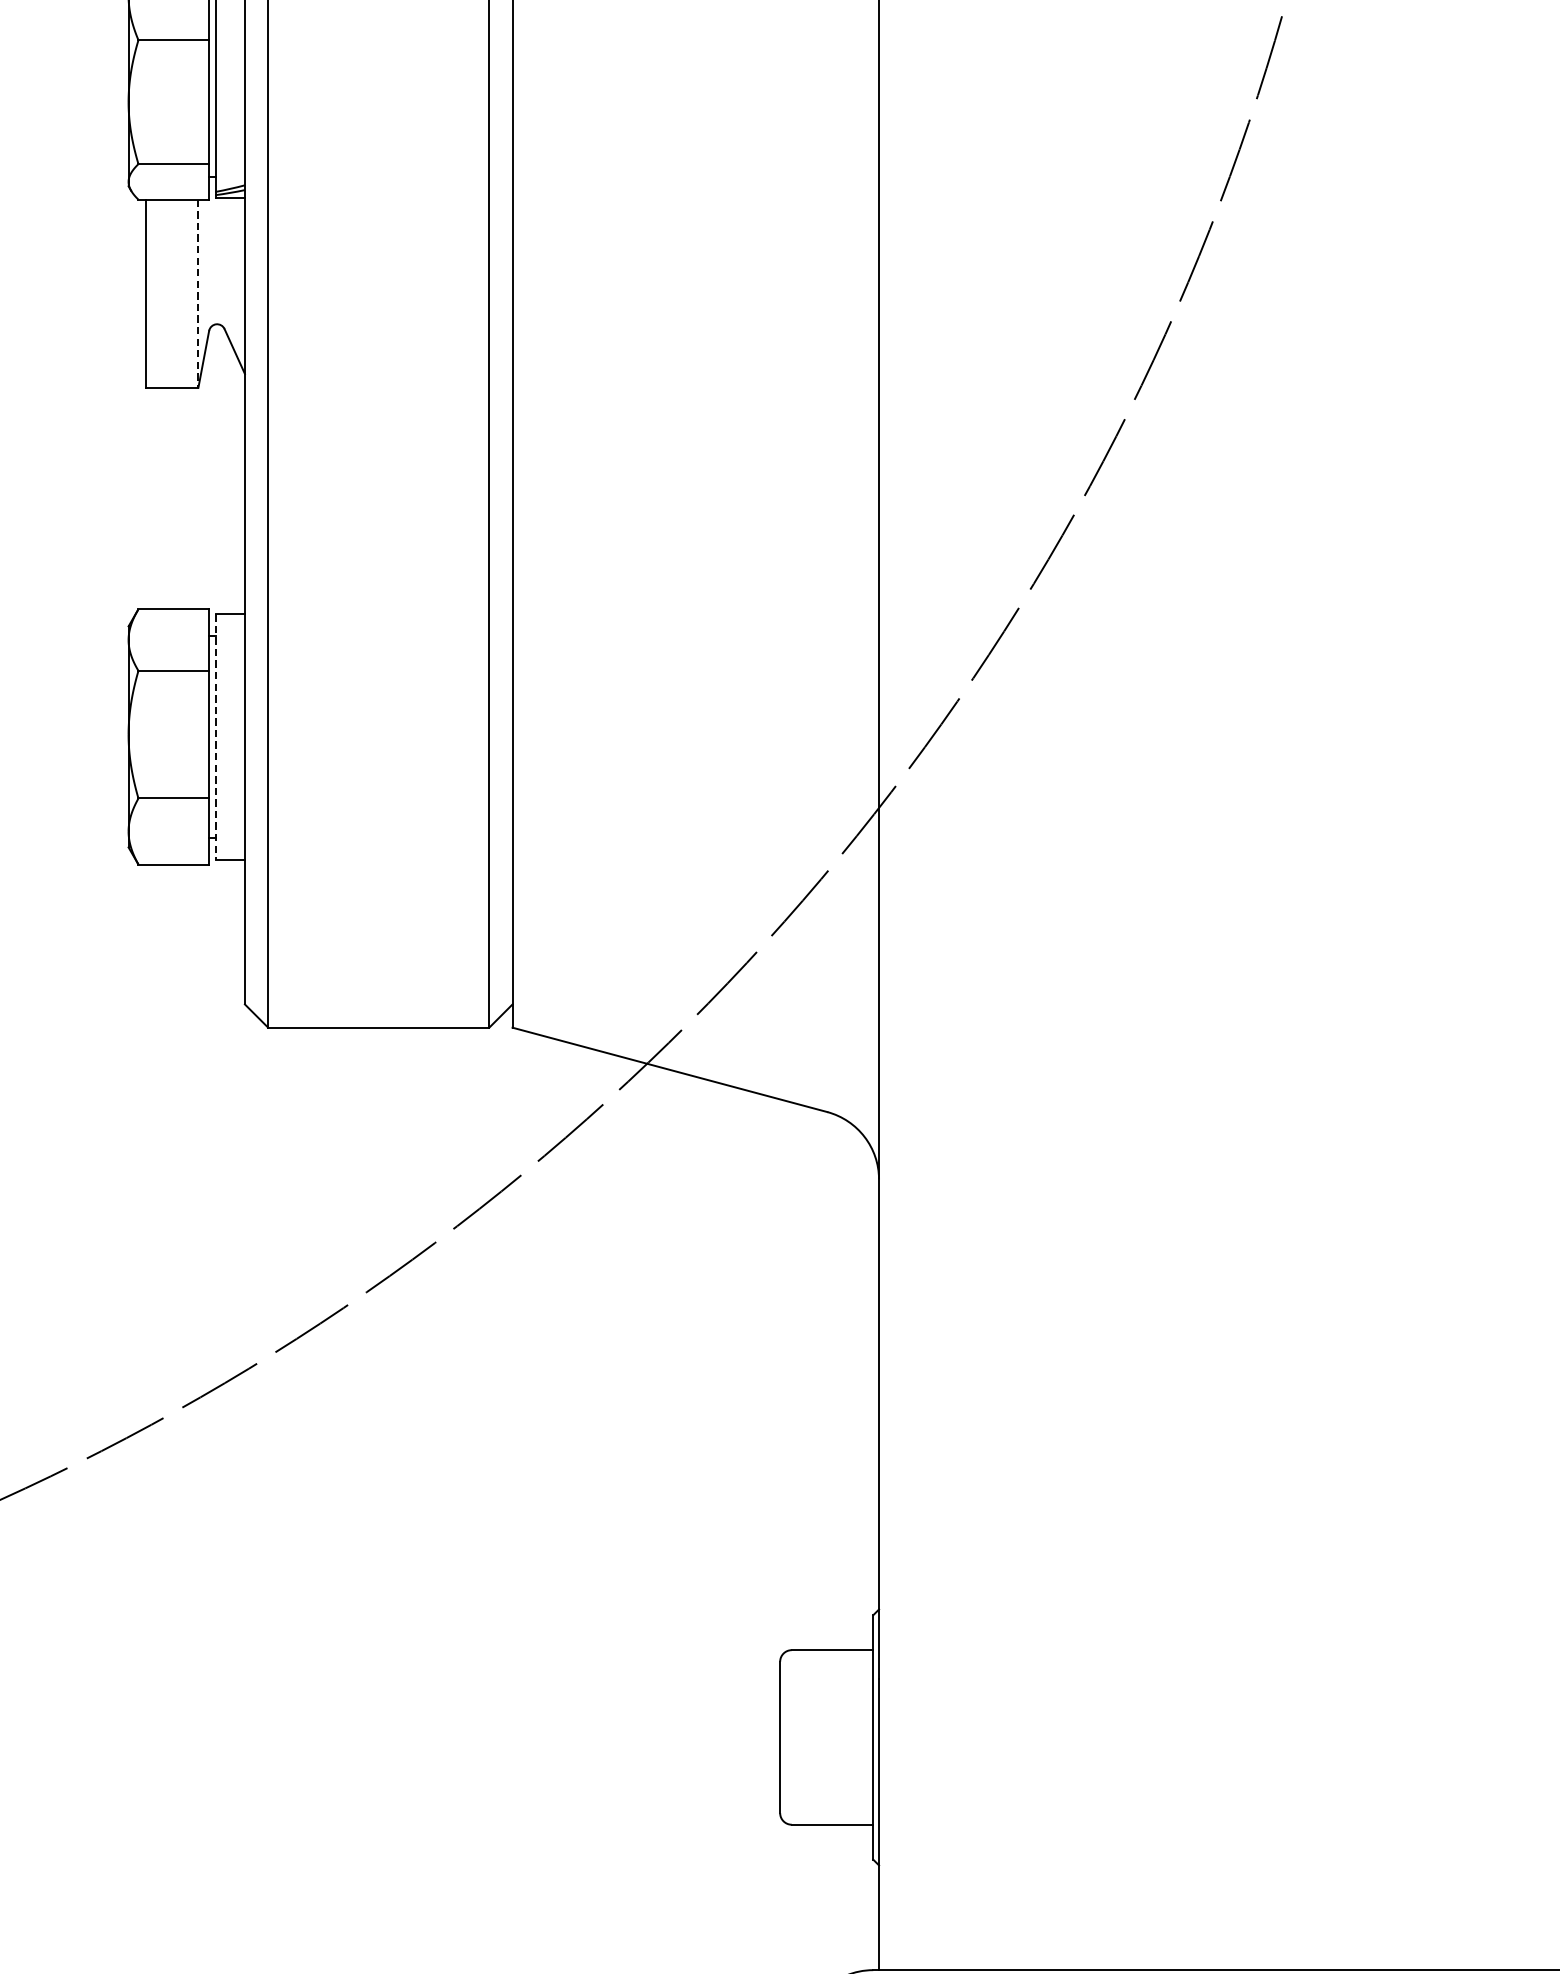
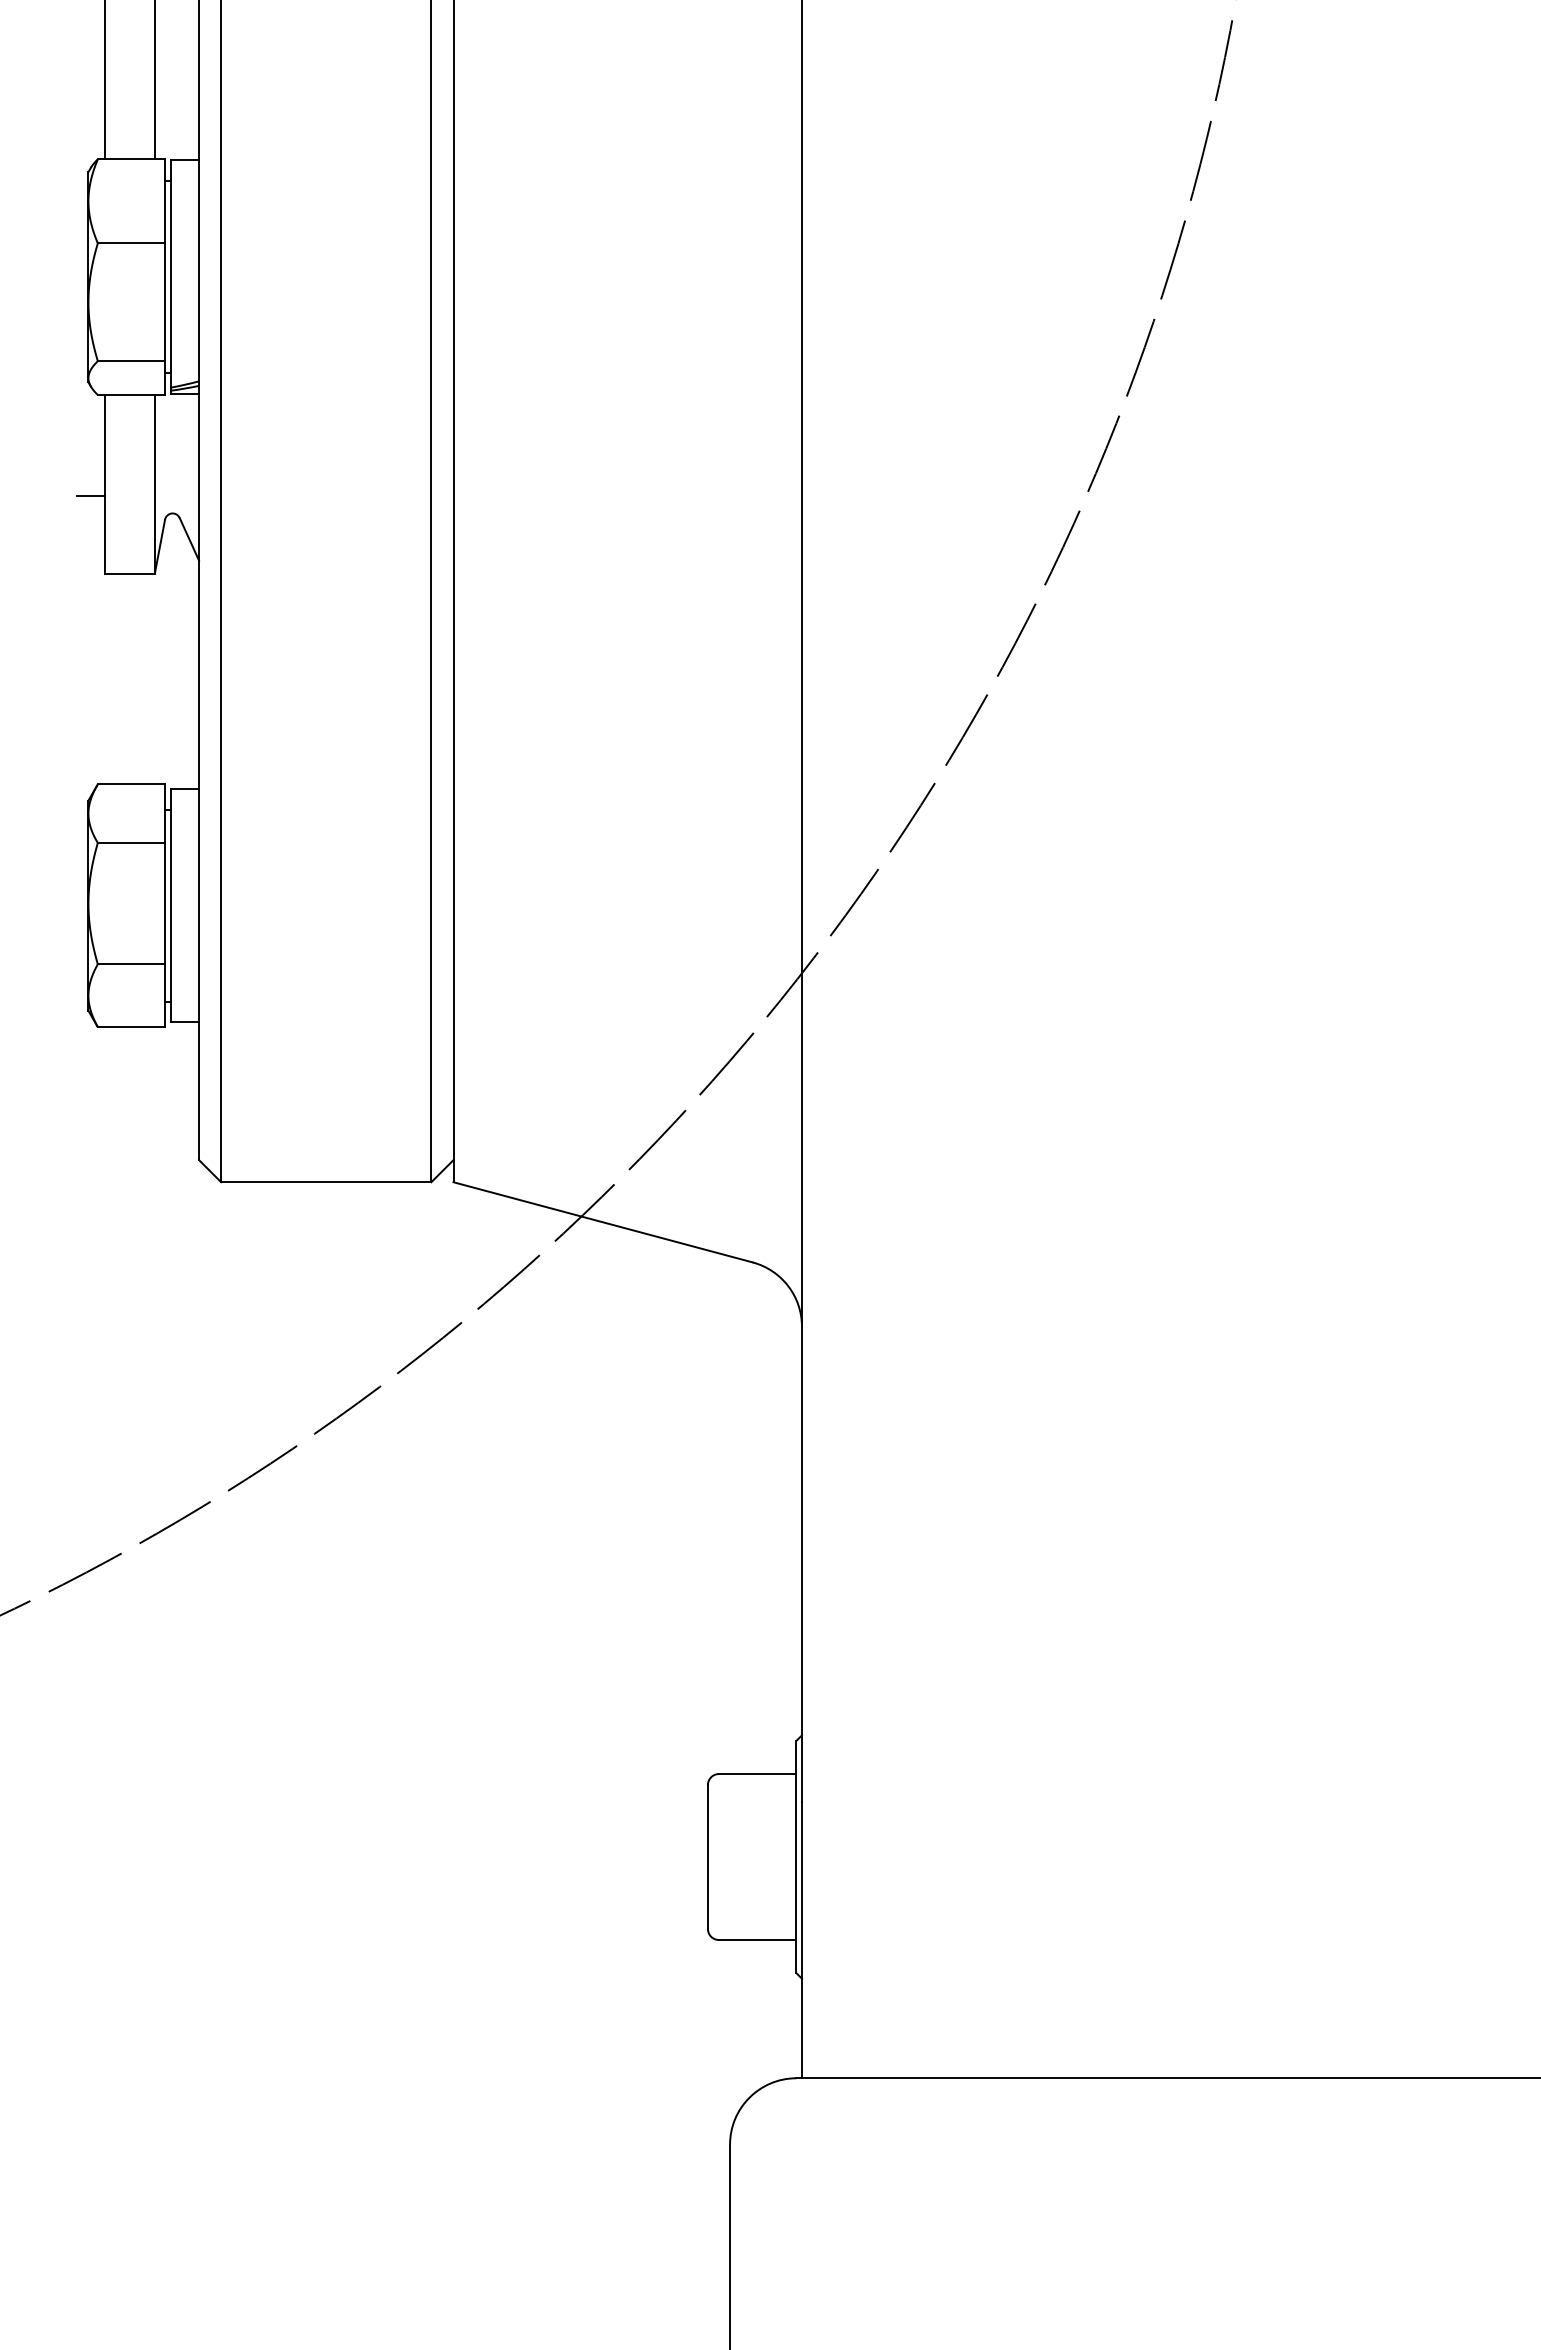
line: (198, 293) -> (154, 484), dashed -> solid
line: (131, 305) -> (91, 495), added
line: (215, 736) -> (171, 905), dashed -> solid

